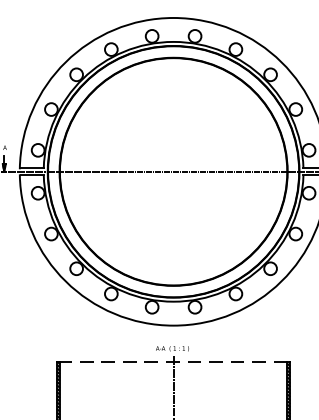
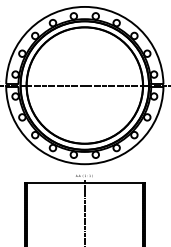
line: (172, 361) -> (84, 182), dashed -> solid

